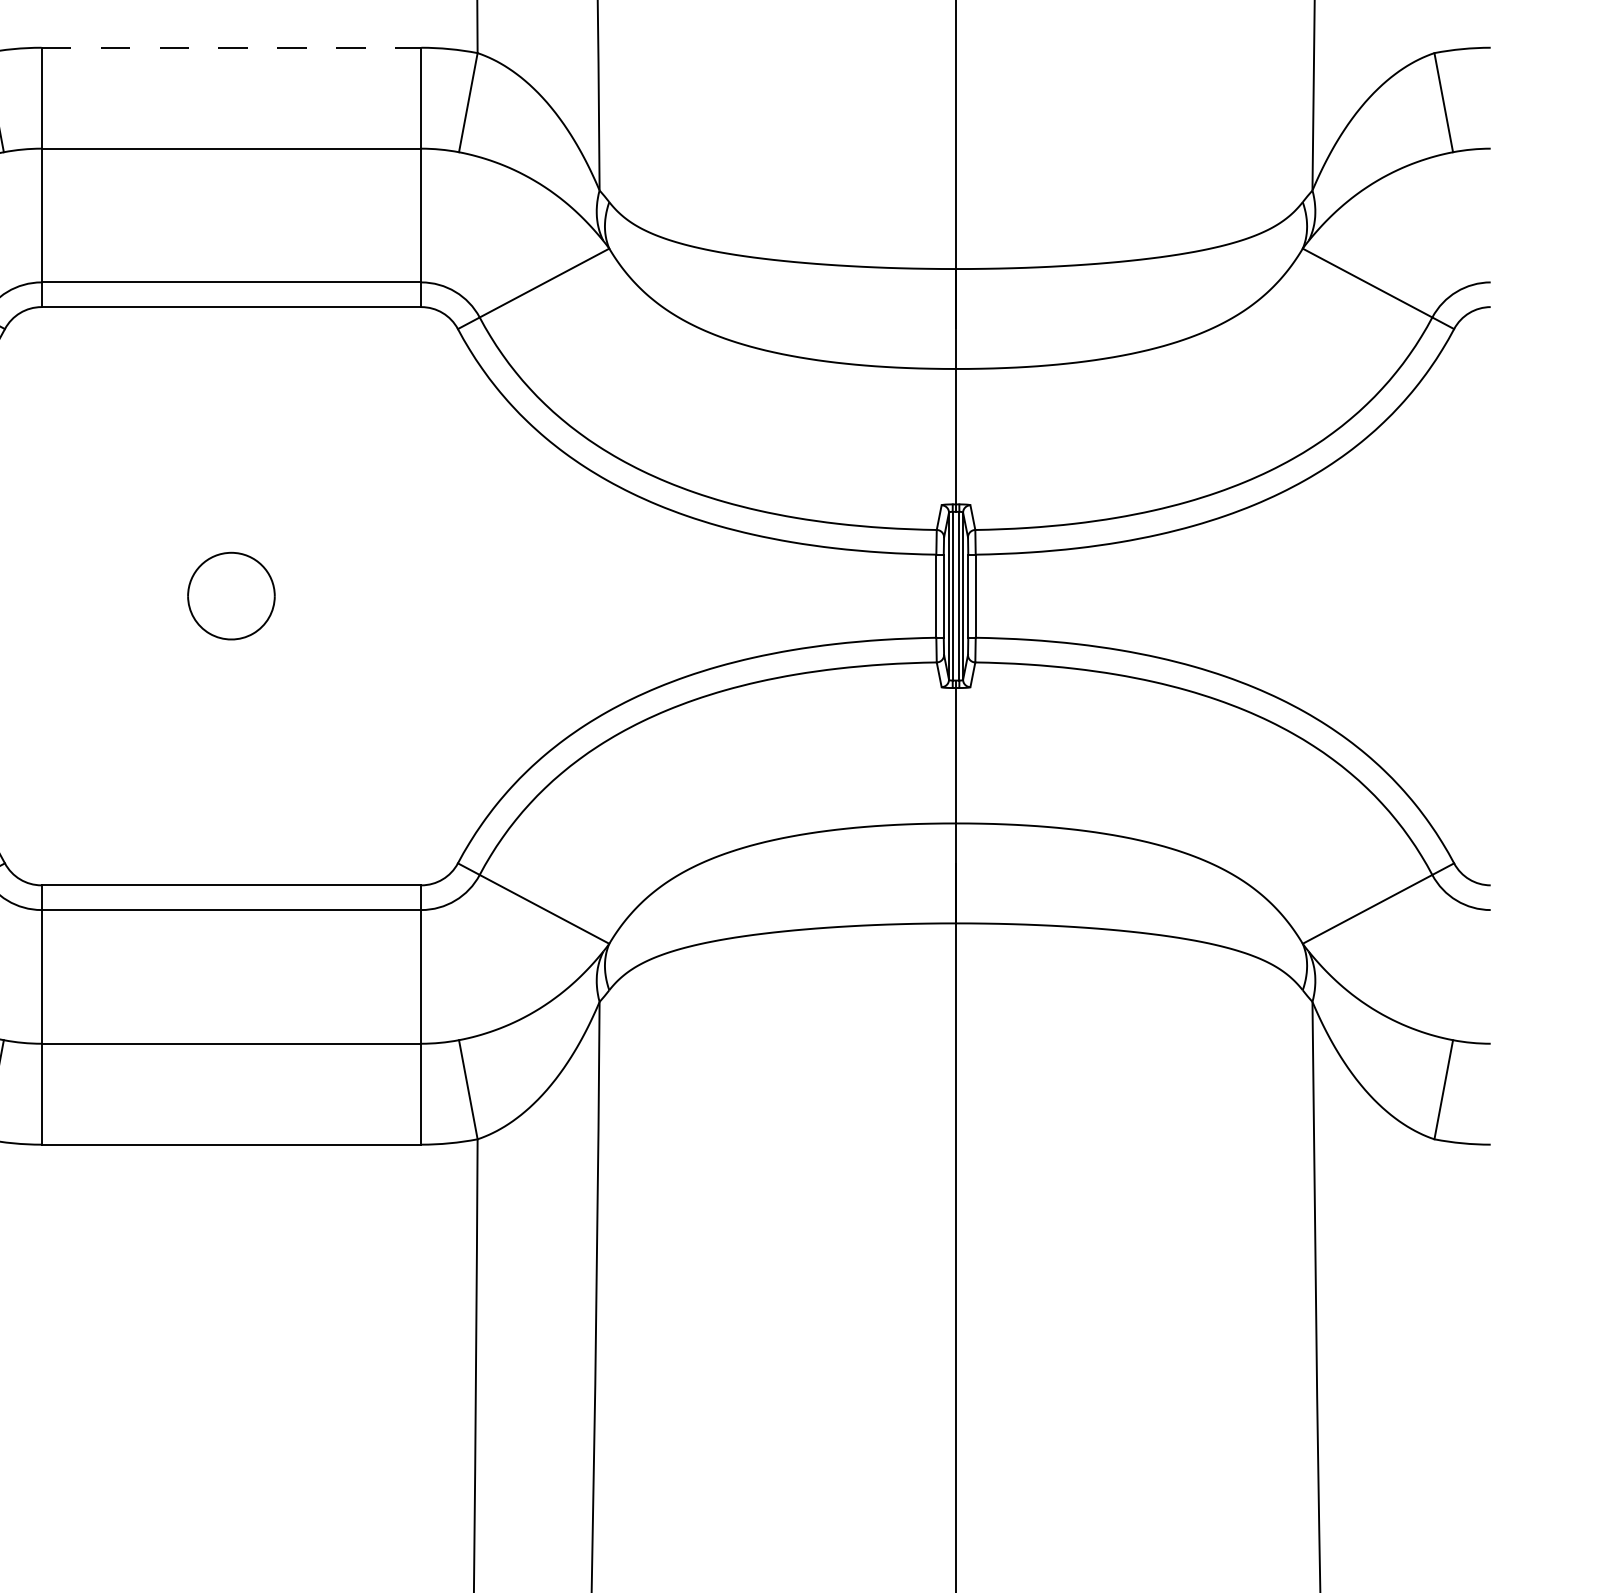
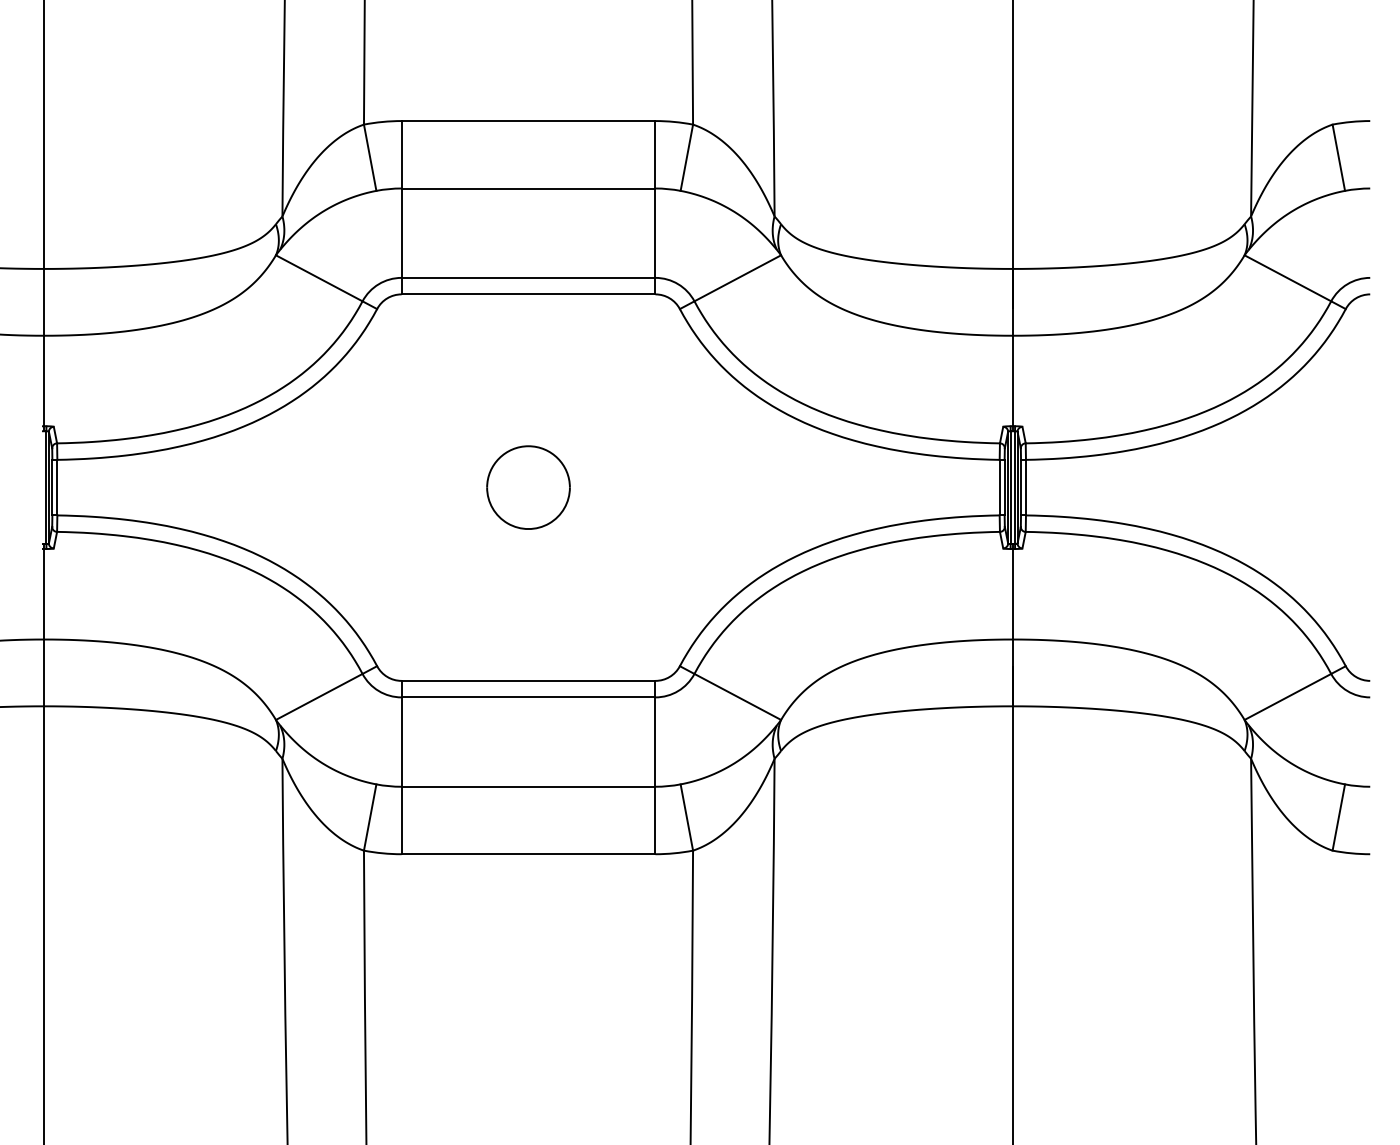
line: (231, 48) -> (528, 121), dashed -> solid
part: (231, 596) -> (528, 487), size x1.43

